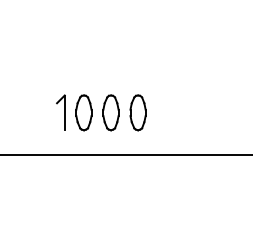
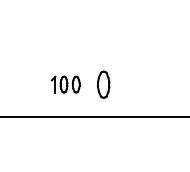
part: (87, 112) -> (65, 84), size x0.6

